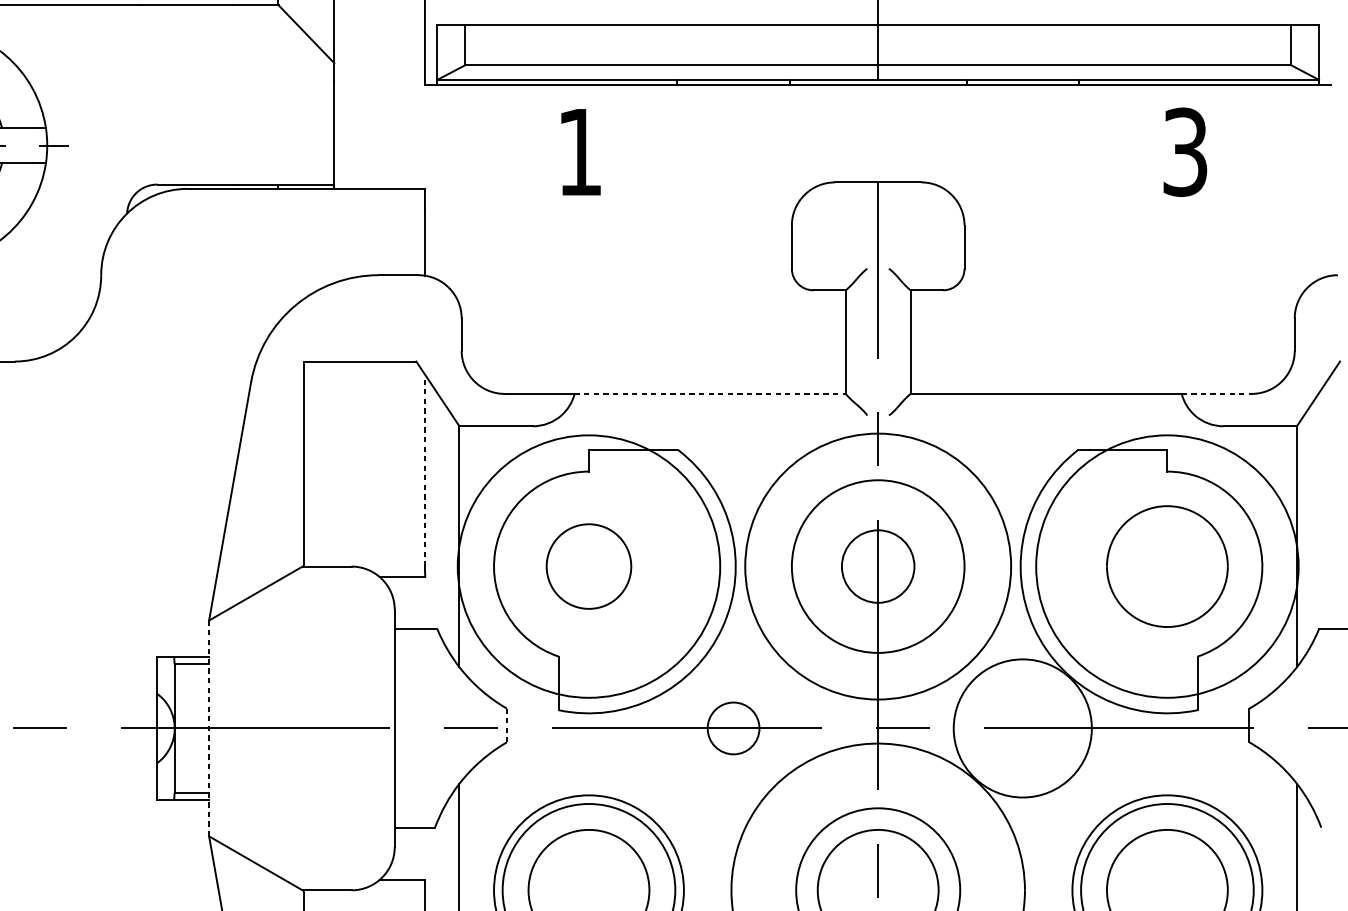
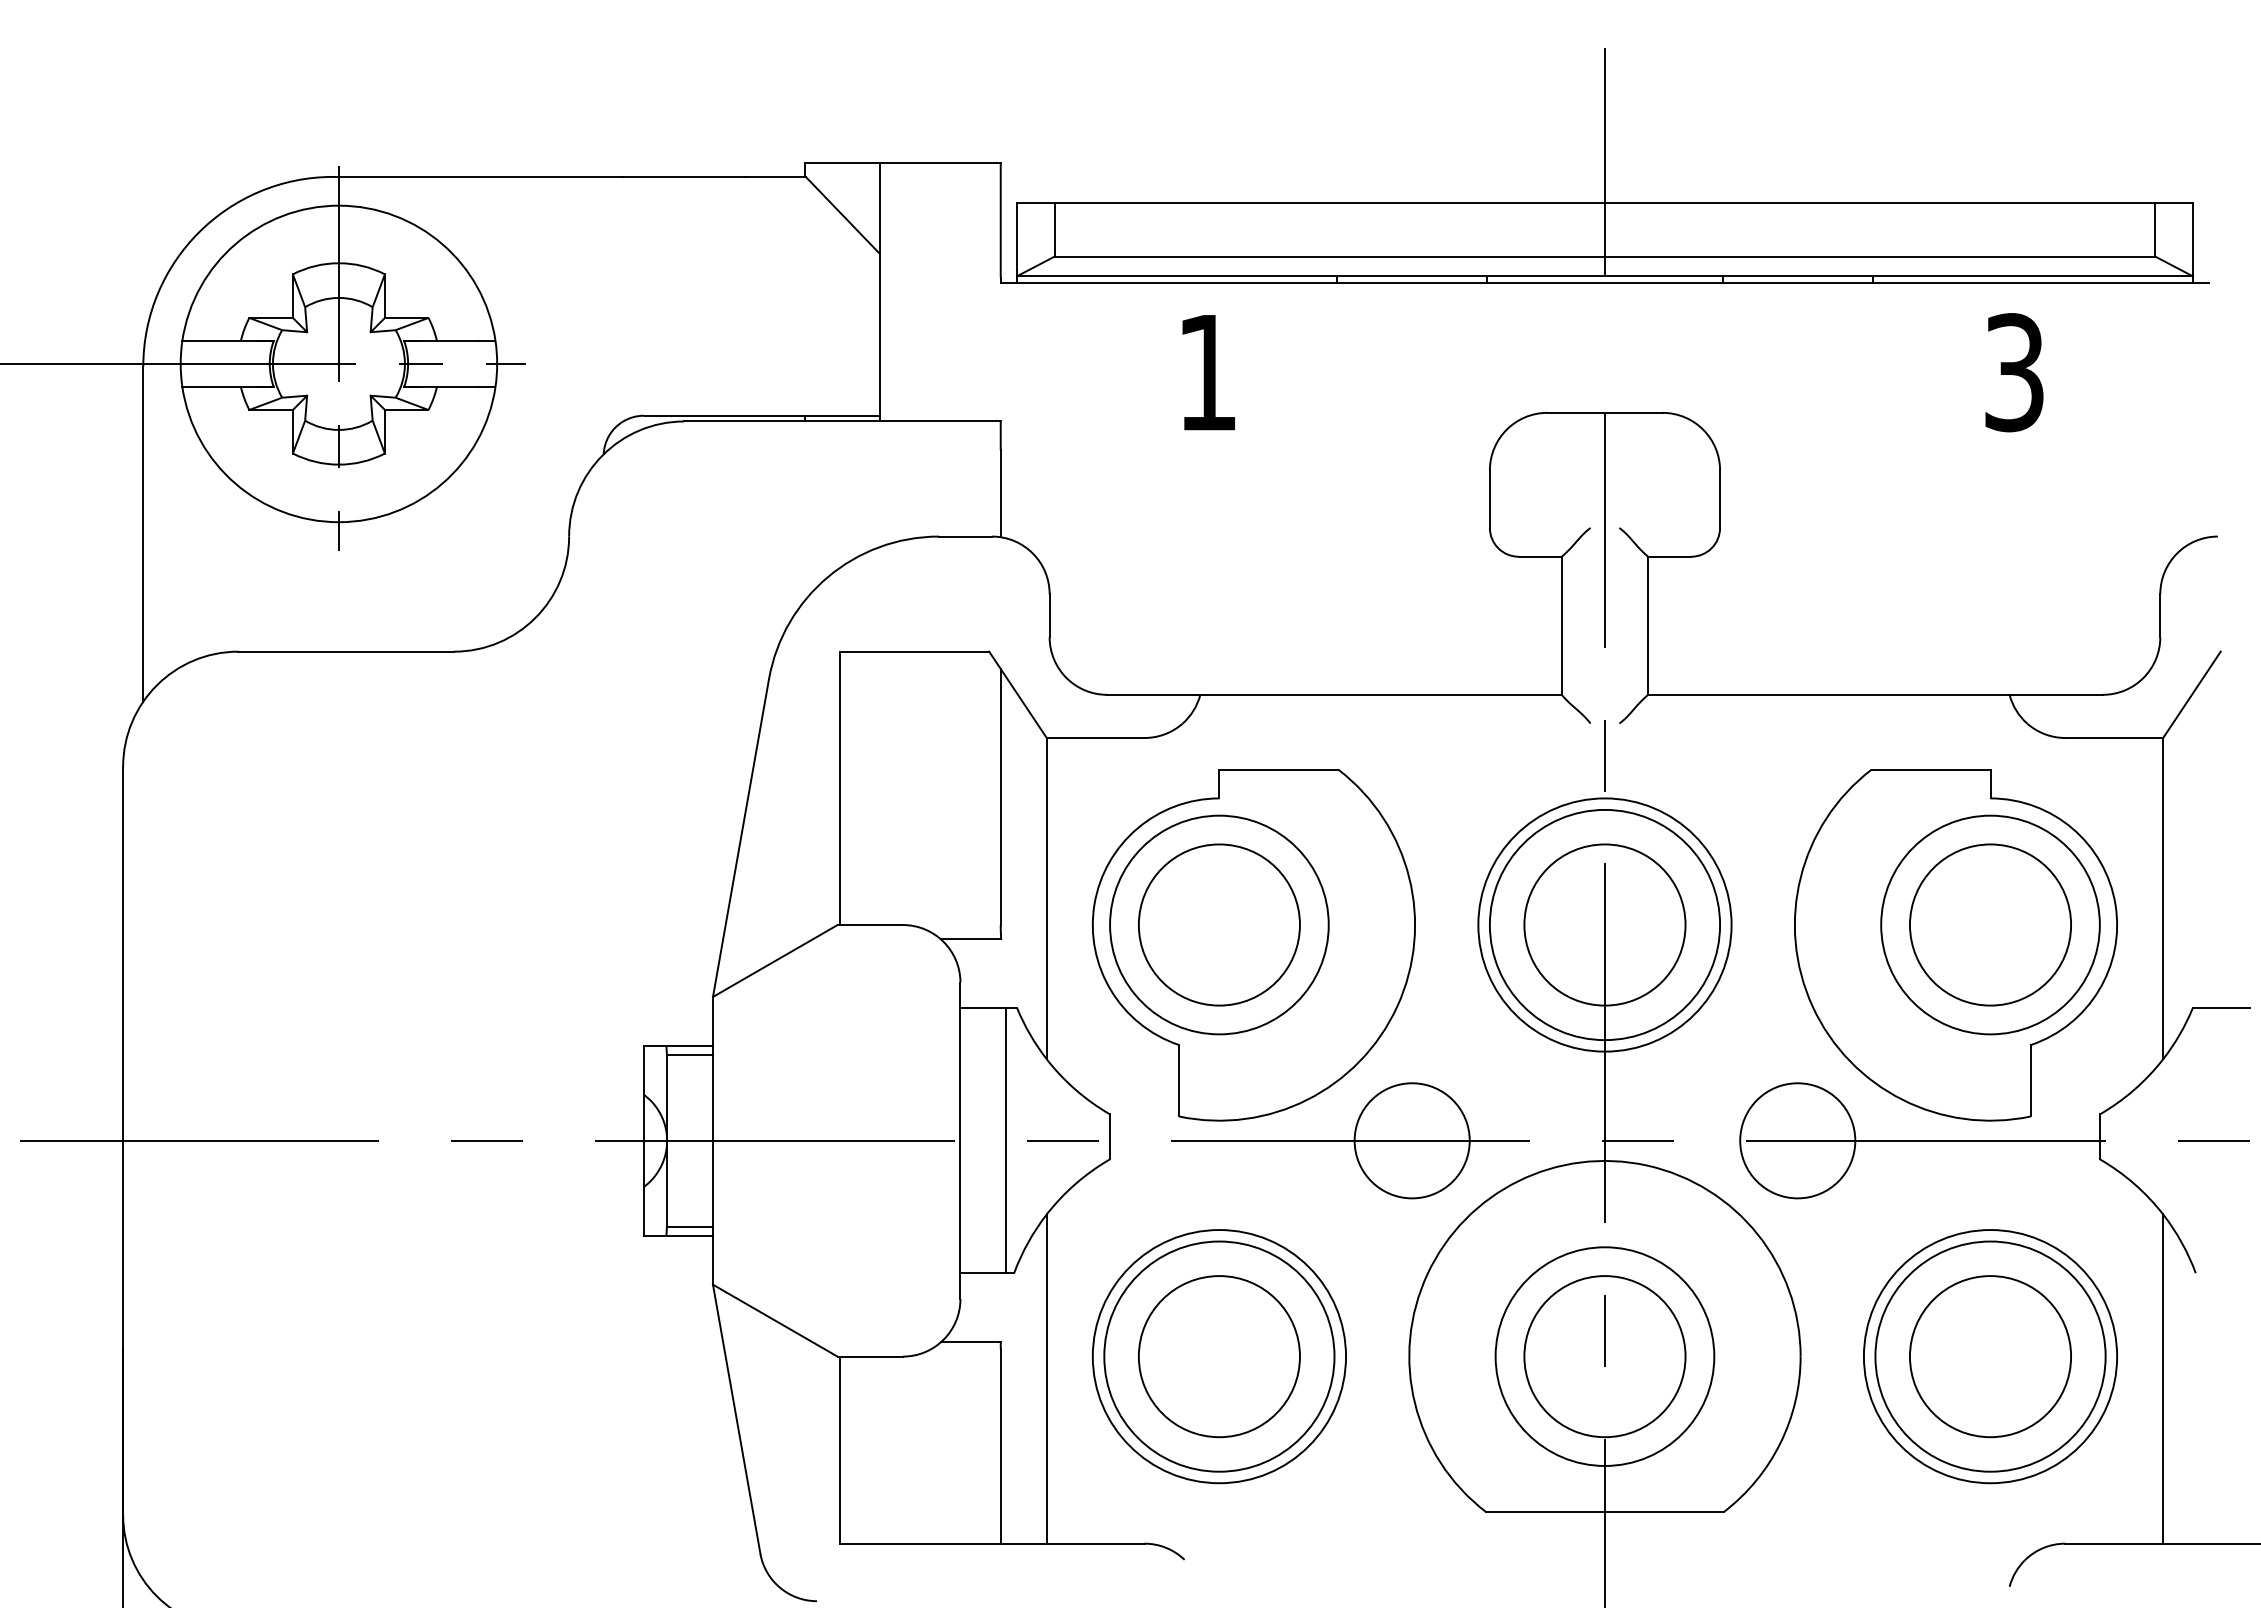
line: (710, 393) -> (1381, 694), dashed -> solid
line: (1216, 393) -> (2056, 694), dashed -> solid
line: (424, 470) -> (1000, 796), dashed -> solid
circle: (588, 566) -> (1218, 924), size x1.43
circle: (589, 566) -> (1219, 924), size x0.62
circle: (877, 566) -> (1604, 924), size x0.71
circle: (877, 566) -> (1604, 924), size x1.67
circle: (1167, 566) -> (1990, 924), size x0.62
line: (507, 725) -> (1110, 1137), dashed -> solid
line: (209, 728) -> (713, 1140), dashed -> solid
line: (429, 728) -> (1006, 1140), added
circle: (733, 728) -> (1411, 1140), size x1.67
circle: (1022, 728) -> (1797, 1140), size x0.62

